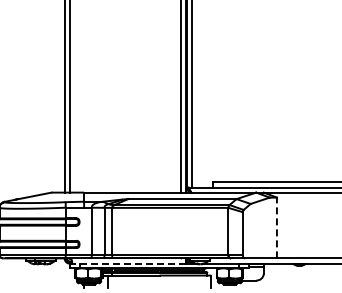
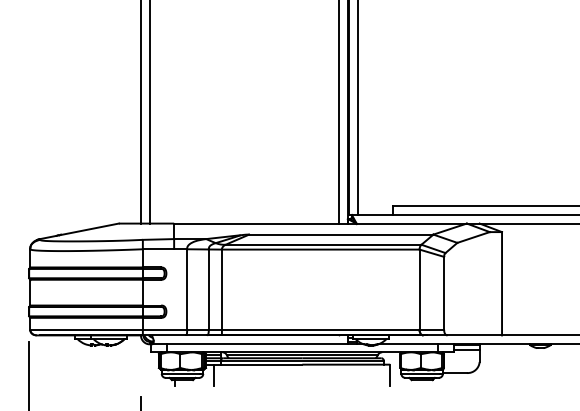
line: (276, 227) -> (501, 282), dashed -> solid
line: (128, 263) -> (249, 344), dashed -> solid

